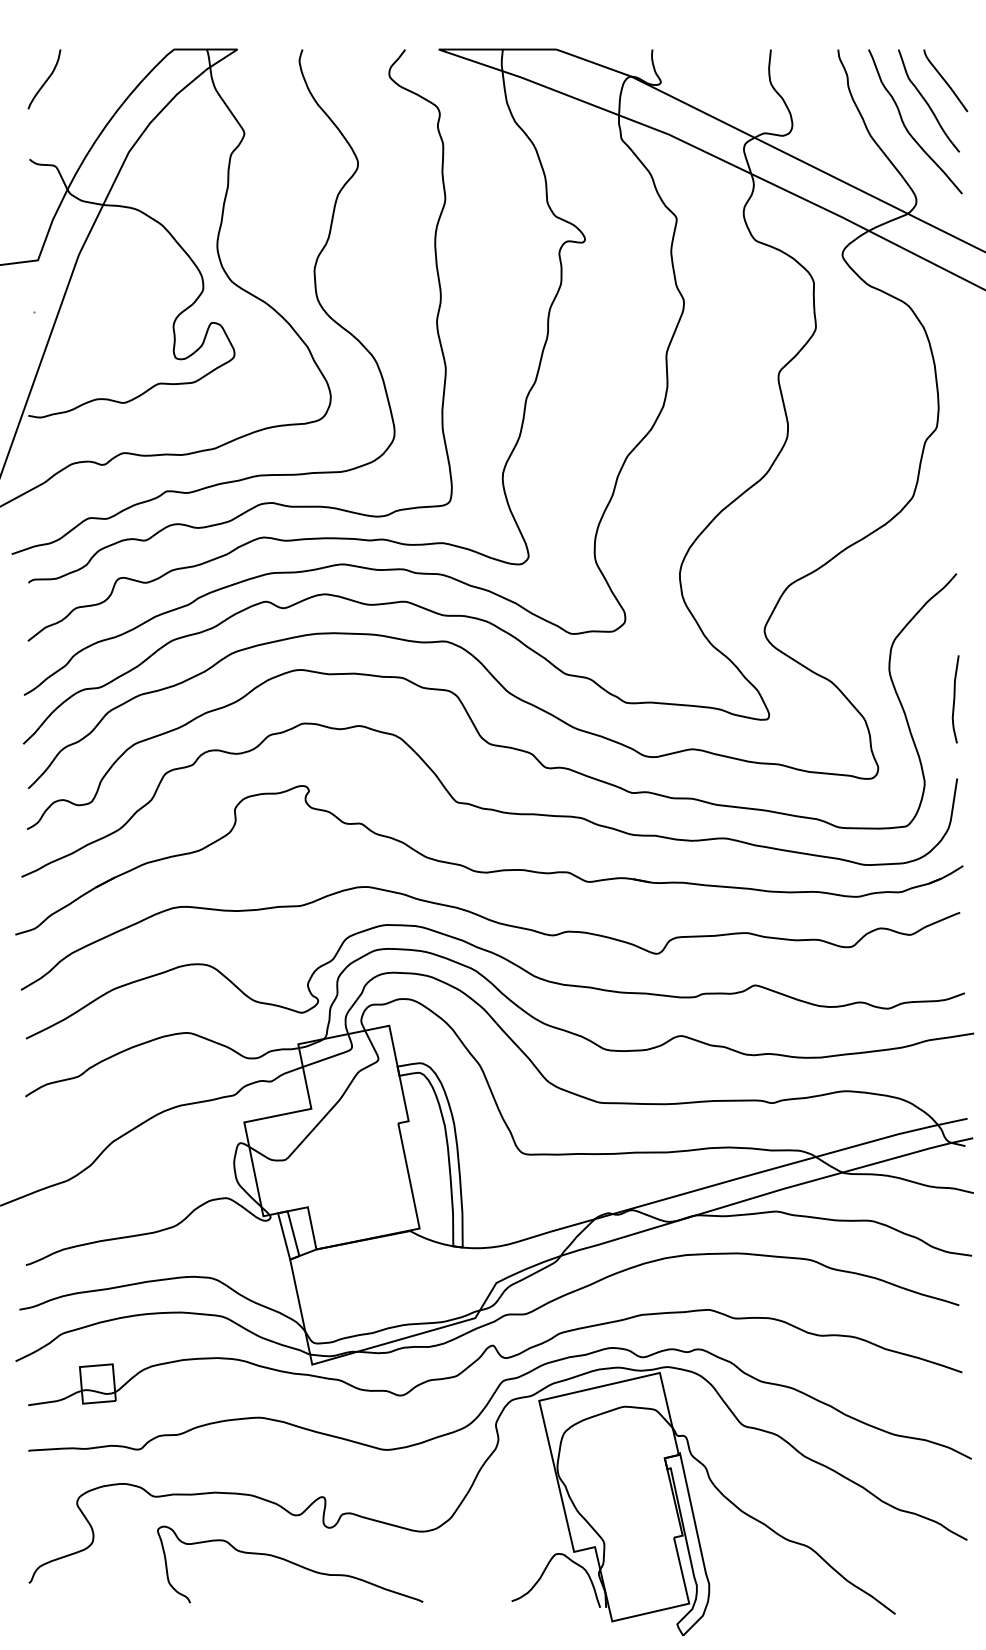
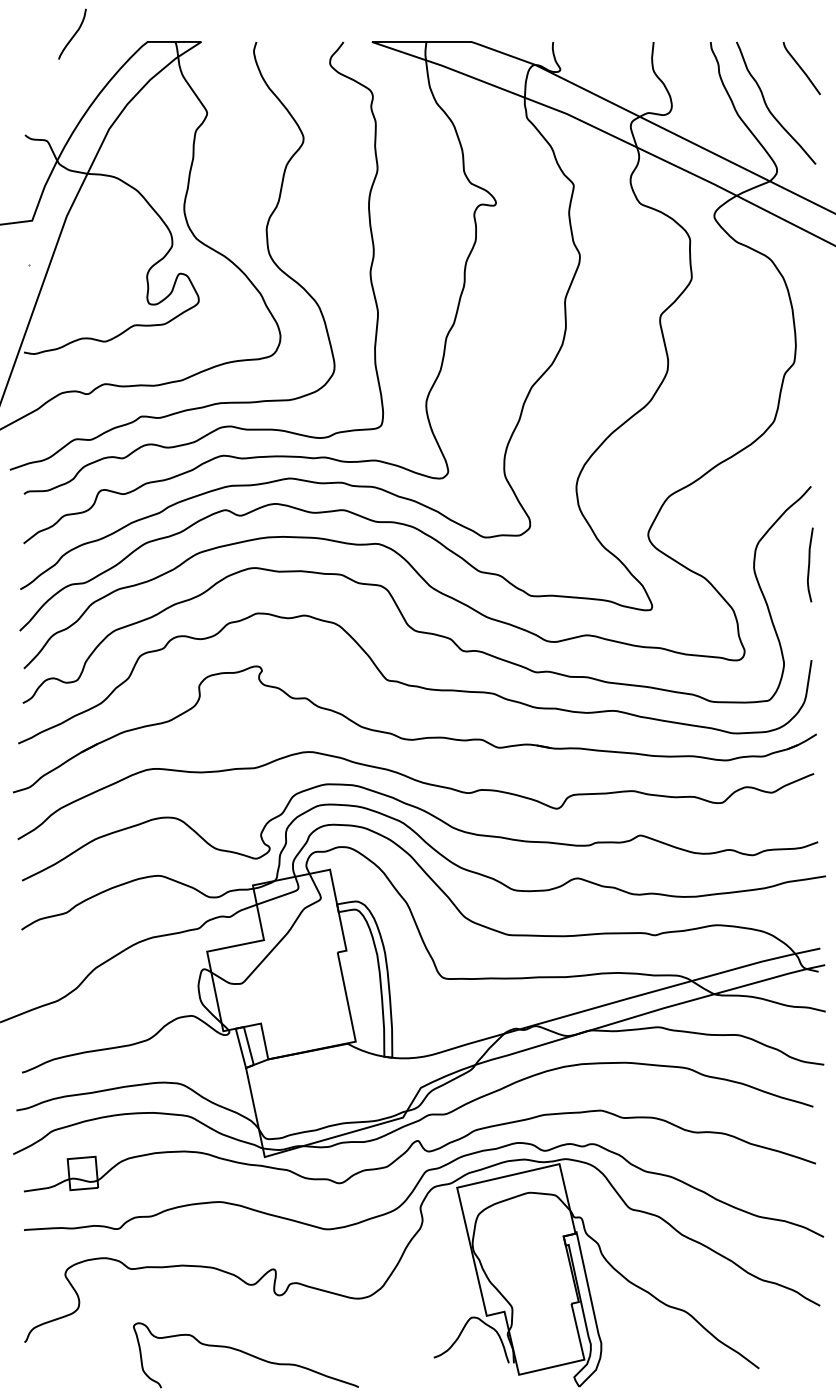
curve: (45, 80) -> (73, 35), moved
curve: (926, 100) -> (785, 85), removed
curve: (955, 699) -> (810, 565), moved
curve: (290, 1563) -> (246, 1354), moved

